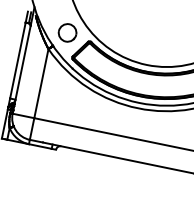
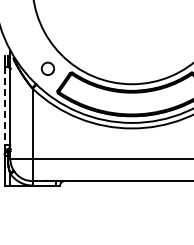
part: (67, 32) -> (47, 68), size x0.7
line: (17, 60) -> (4, 105), solid -> dashed

